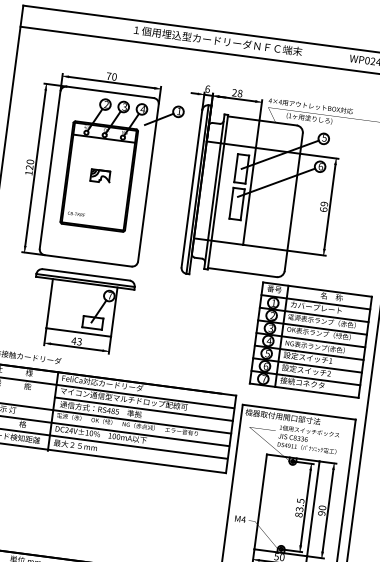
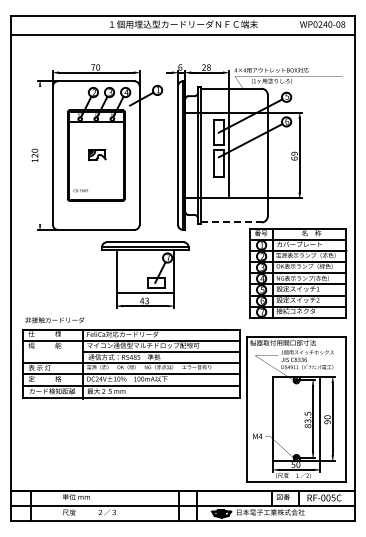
line: (35, 168) -> (40, 155), removed
line: (242, 272) -> (231, 222), solid -> dashed
part: (81, 311) -> (145, 274), moved

